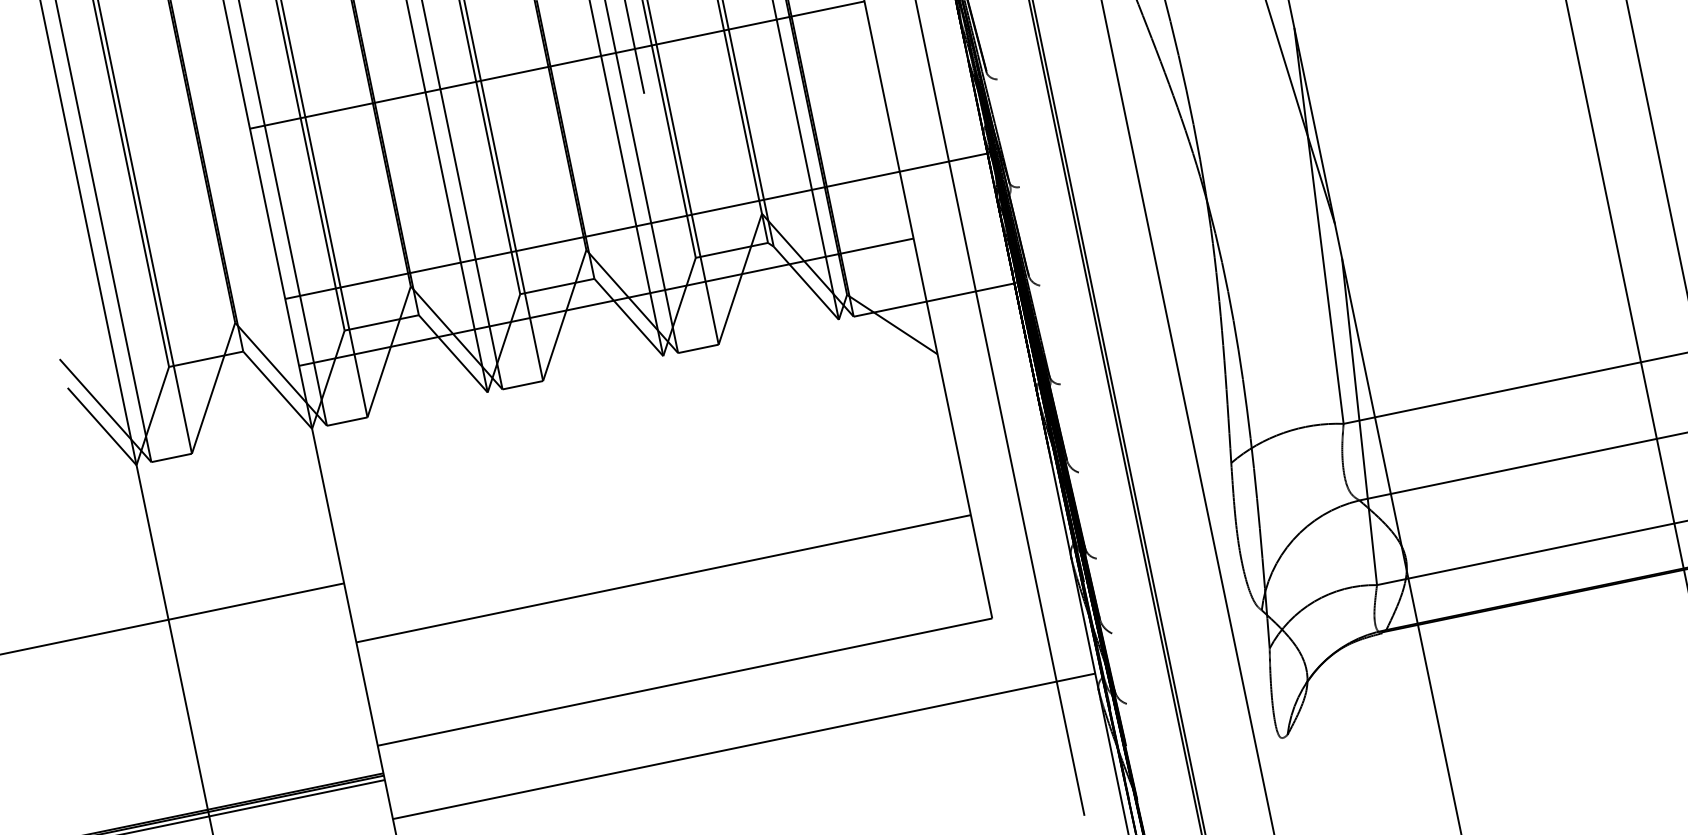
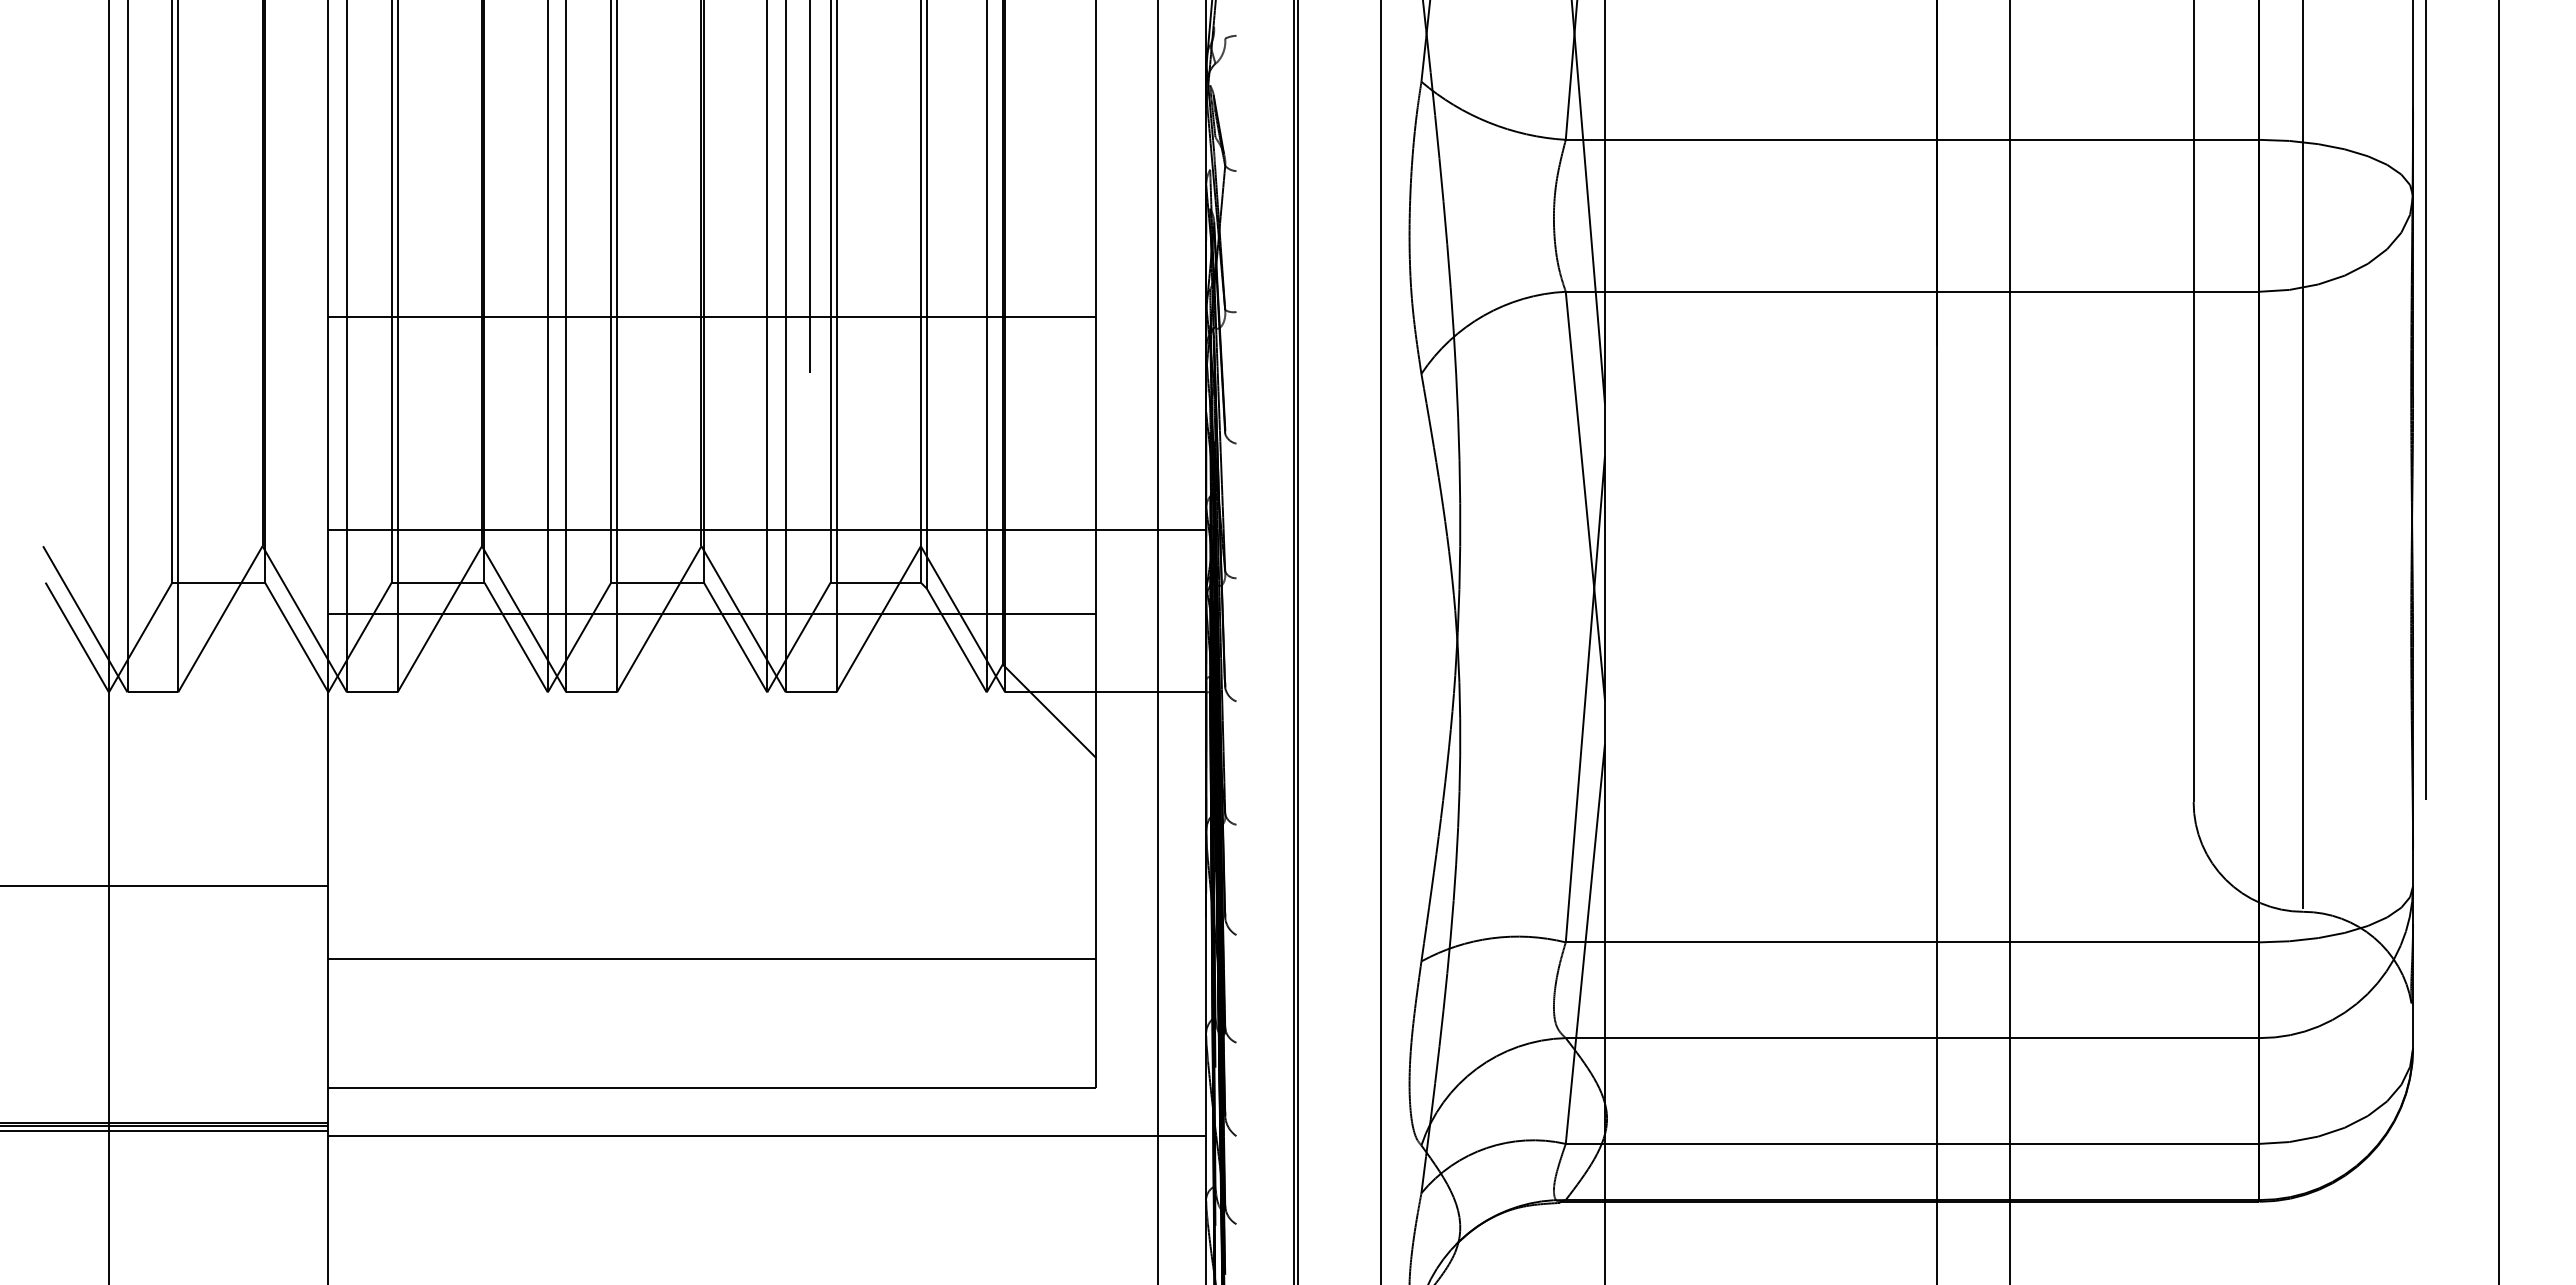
line: (744, 746) -> (767, 1136), moved

